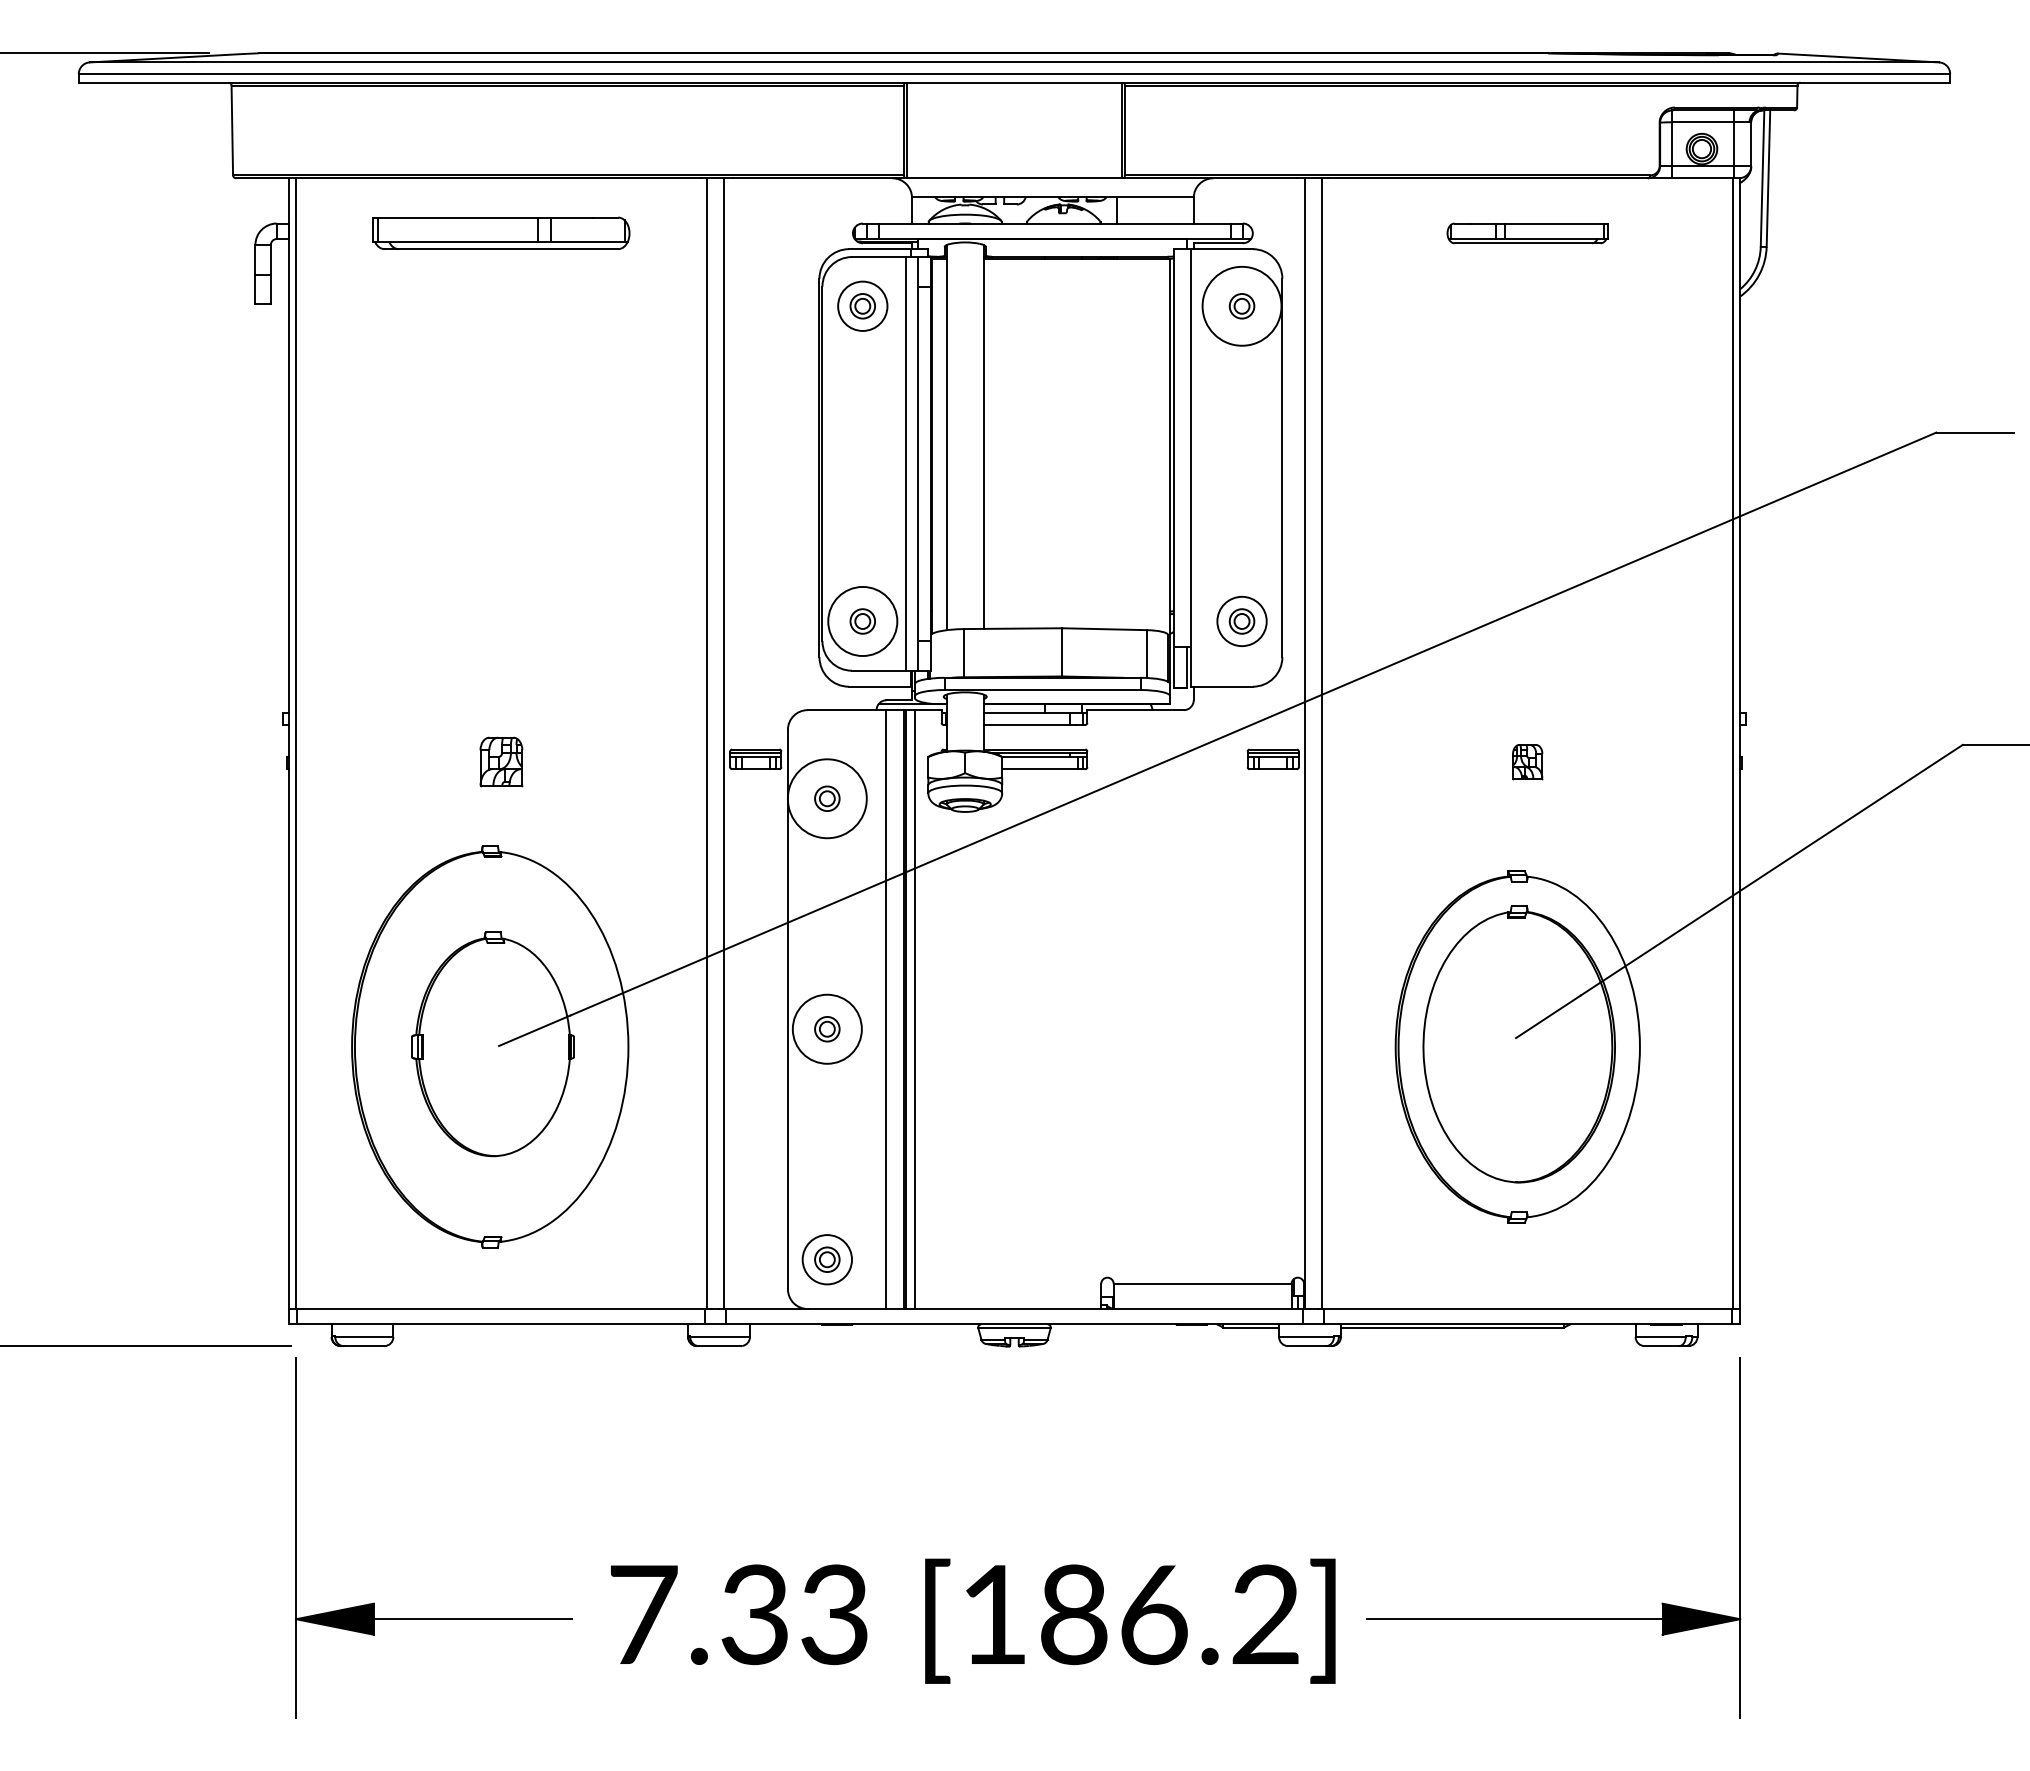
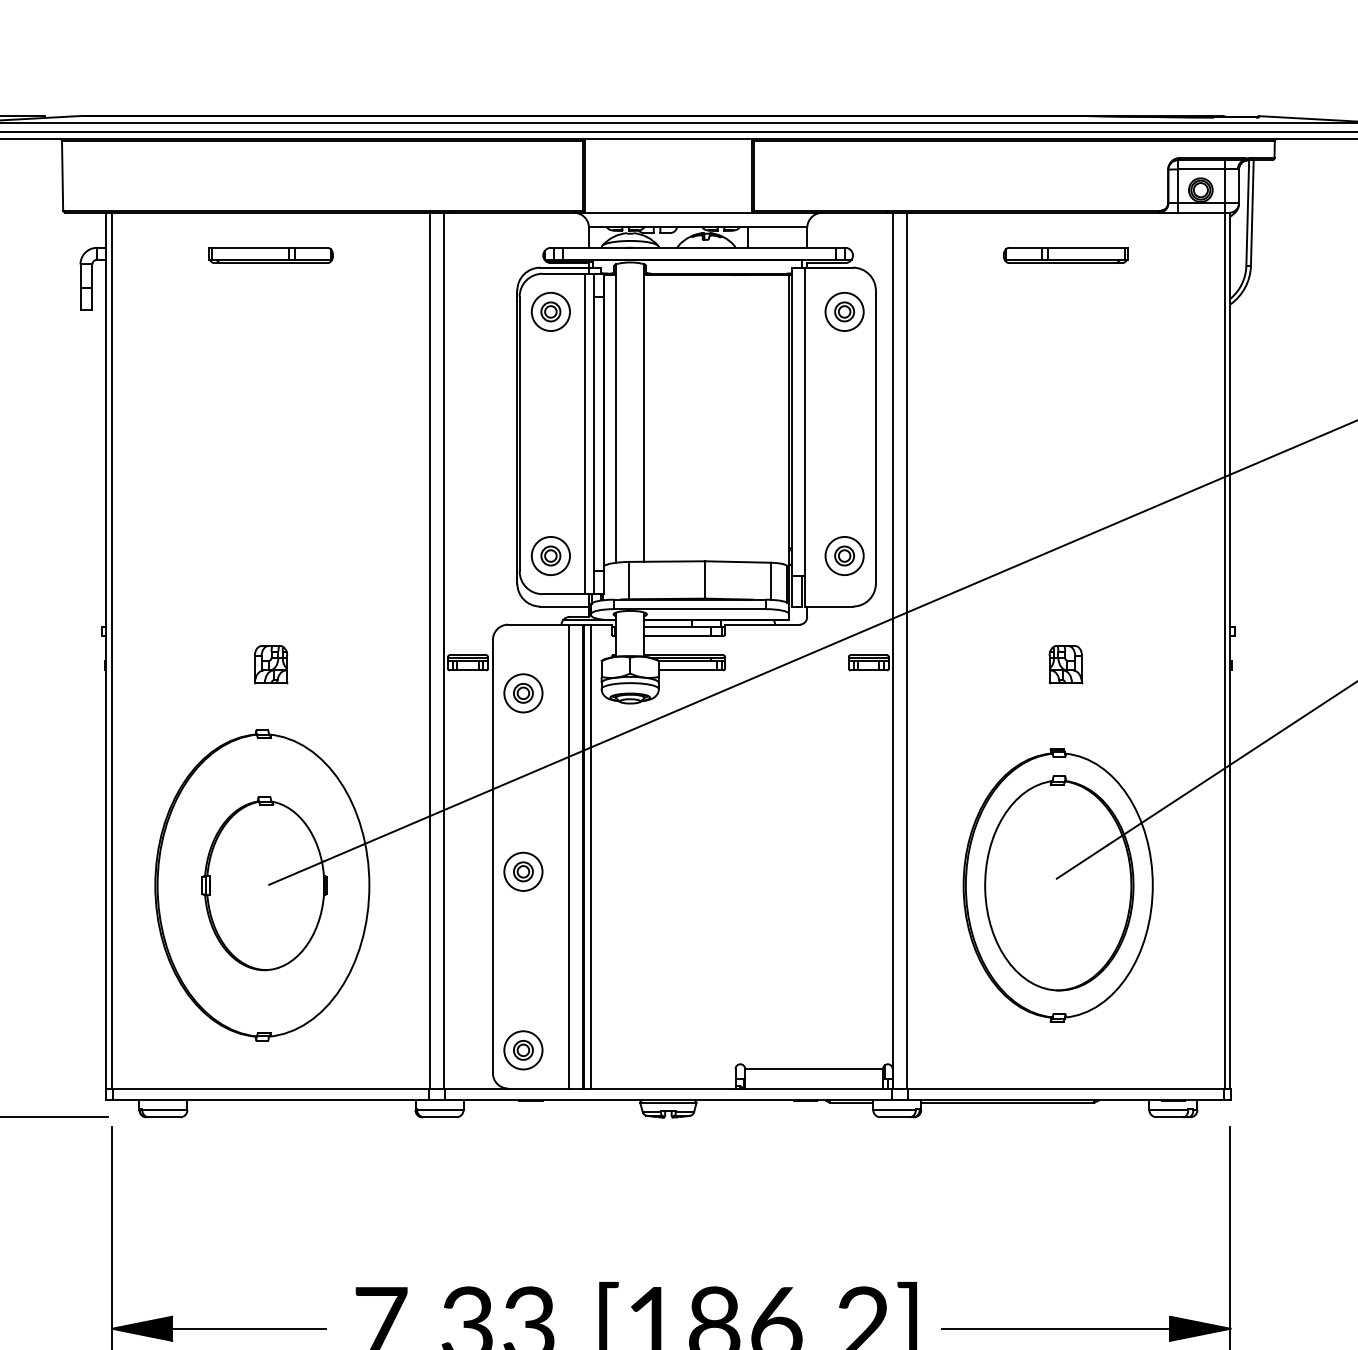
part: (501, 233) -> (271, 255), size x0.62
circle: (1241, 305) -> (844, 311), size x0.62
circle: (862, 621) -> (550, 556), size x0.71
part: (1527, 761) -> (1065, 664), size x1.43
circle: (827, 798) -> (523, 693), size x0.62
circle: (827, 1028) -> (523, 871), size x0.71

